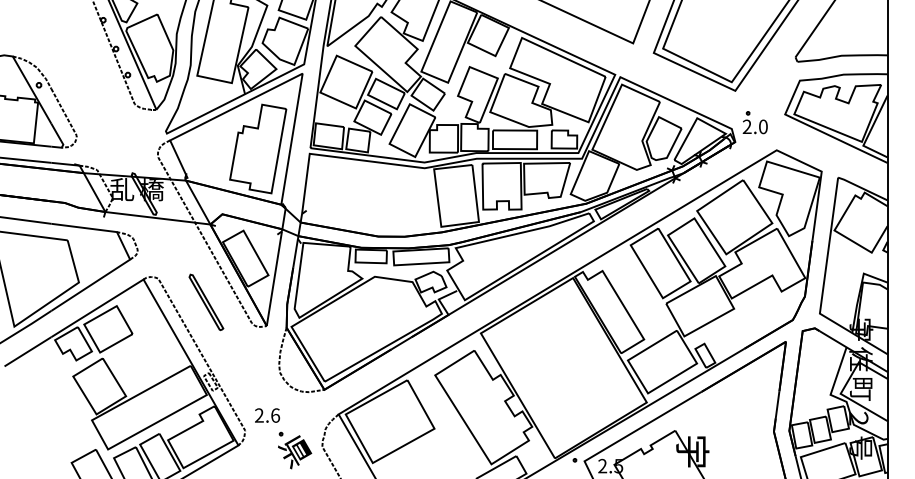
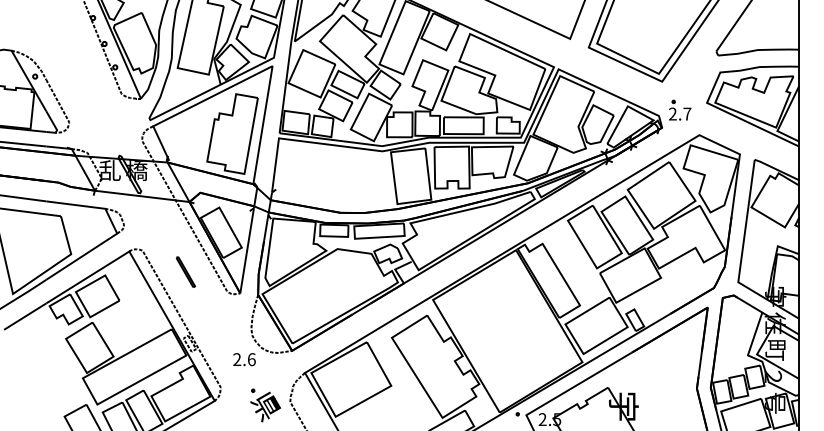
text: (763, 126) -> (687, 113), 2.0 -> 2.7
part: (206, 302) -> (185, 272), size x0.6
text: (267, 415) -> (244, 359), moved

